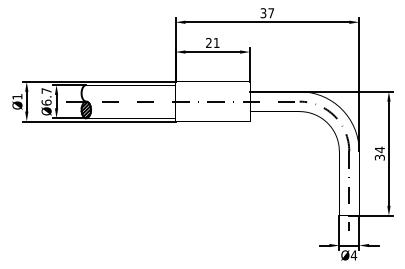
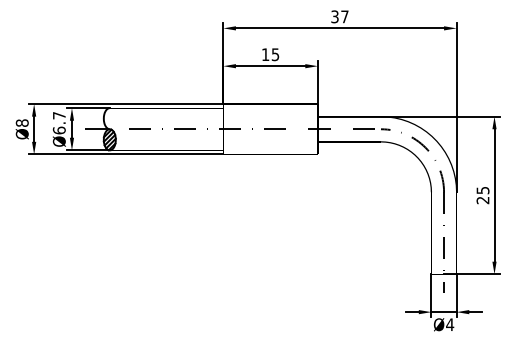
text: (212, 42) -> (270, 54), 21 -> 15
text: (16, 96) -> (21, 122), Ø1 -> Ø8
text: (379, 153) -> (482, 195), 34 -> 25

